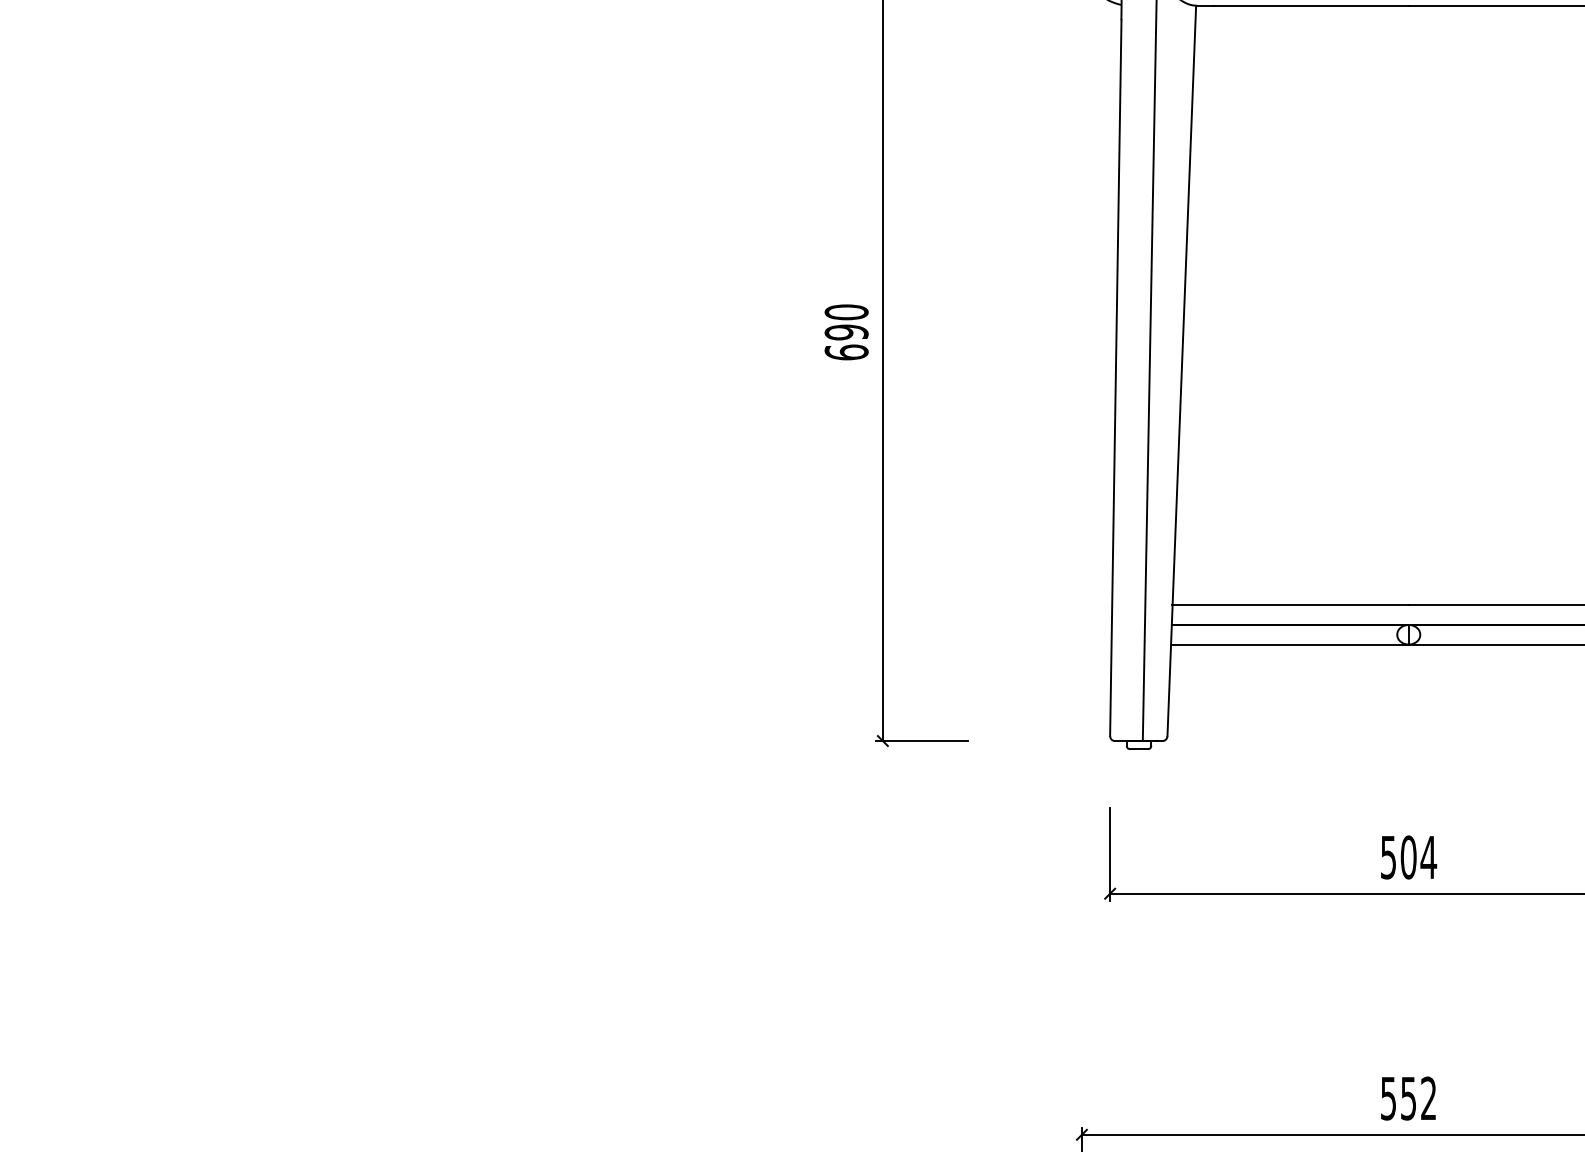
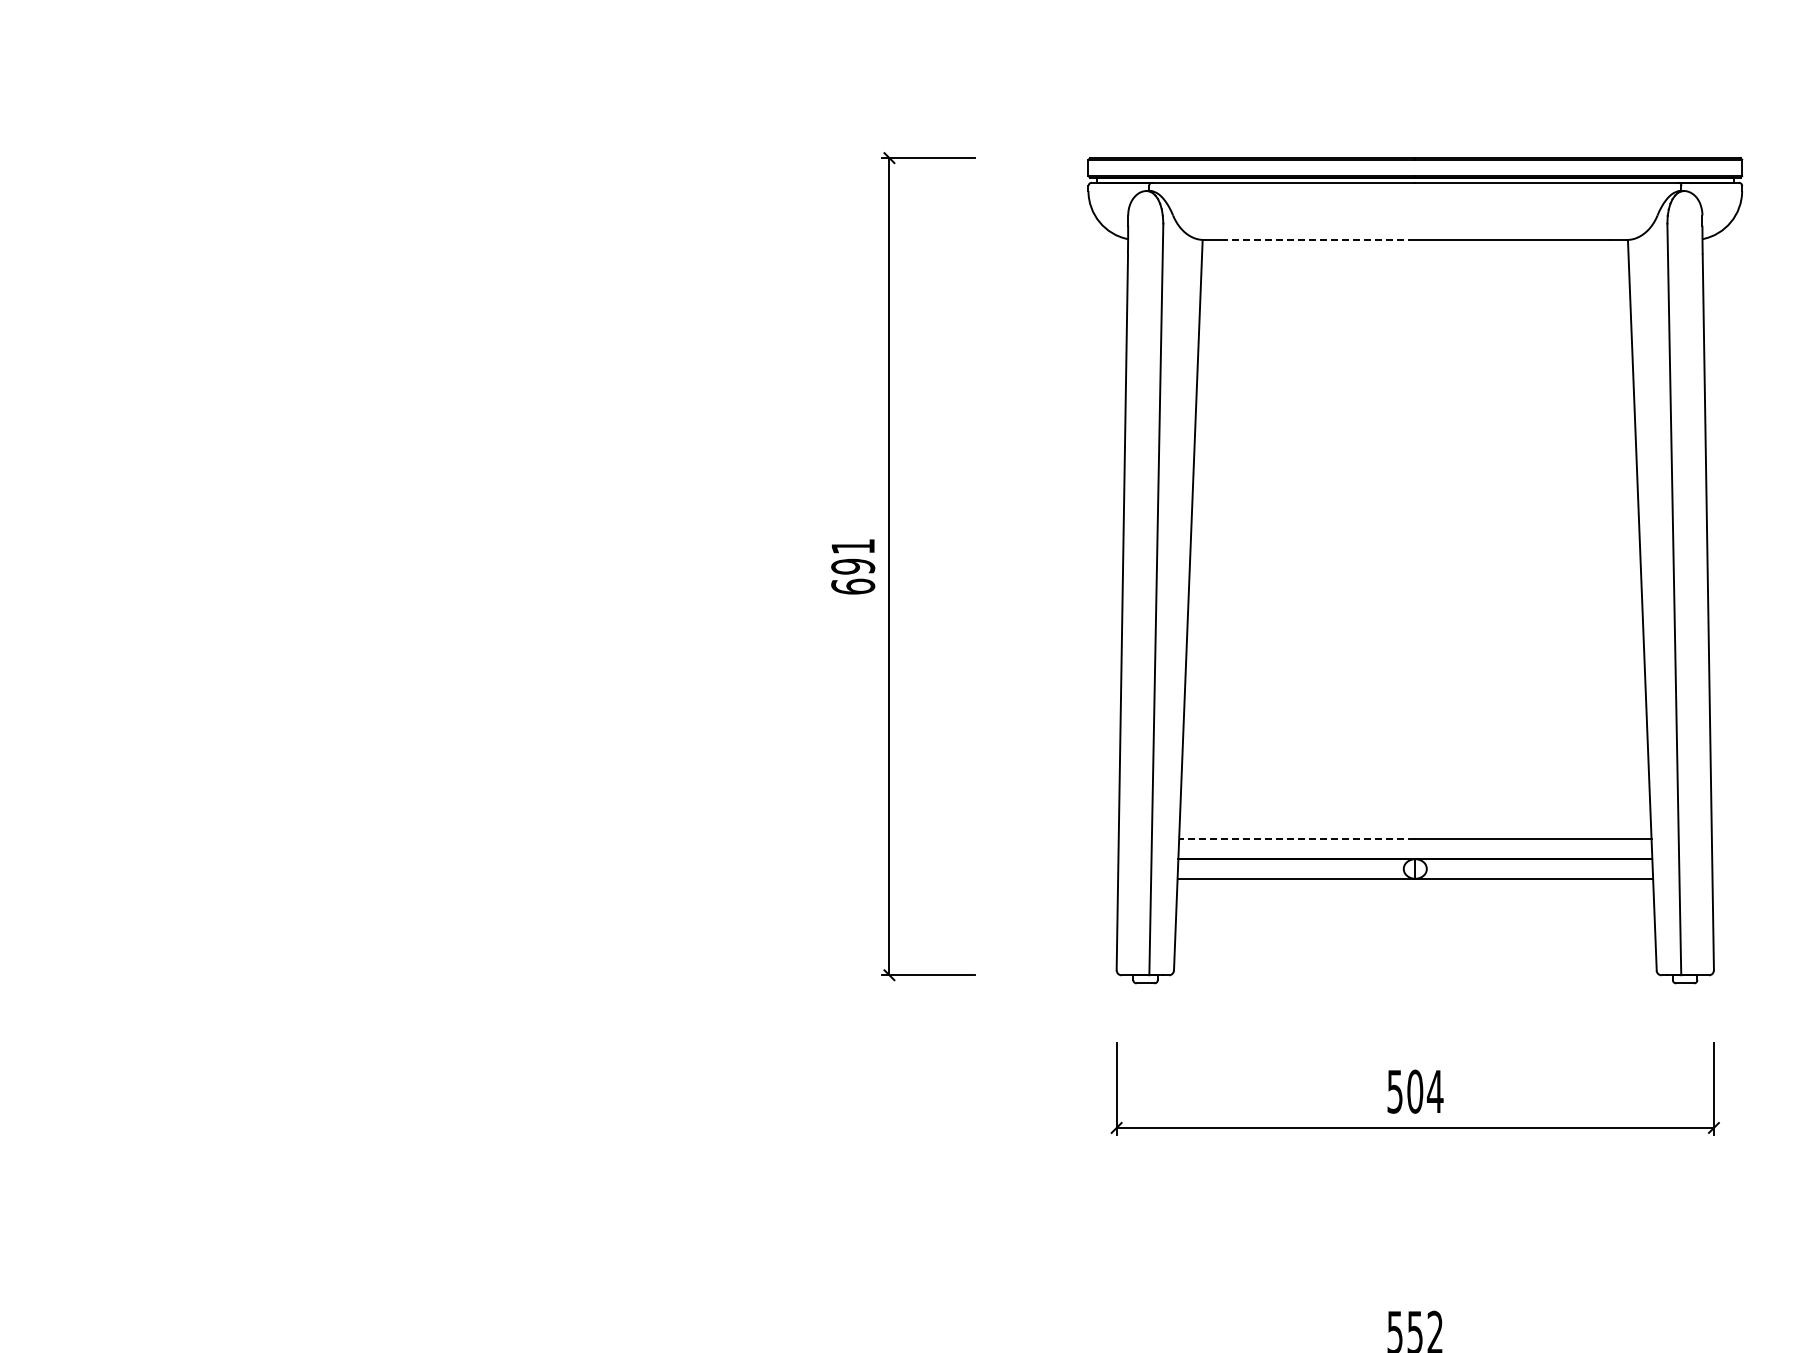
line: (1310, 6) -> (1317, 240), solid -> dashed
text: (846, 312) -> (853, 546), 690 -> 691
line: (1289, 605) -> (1296, 839), solid -> dashed

